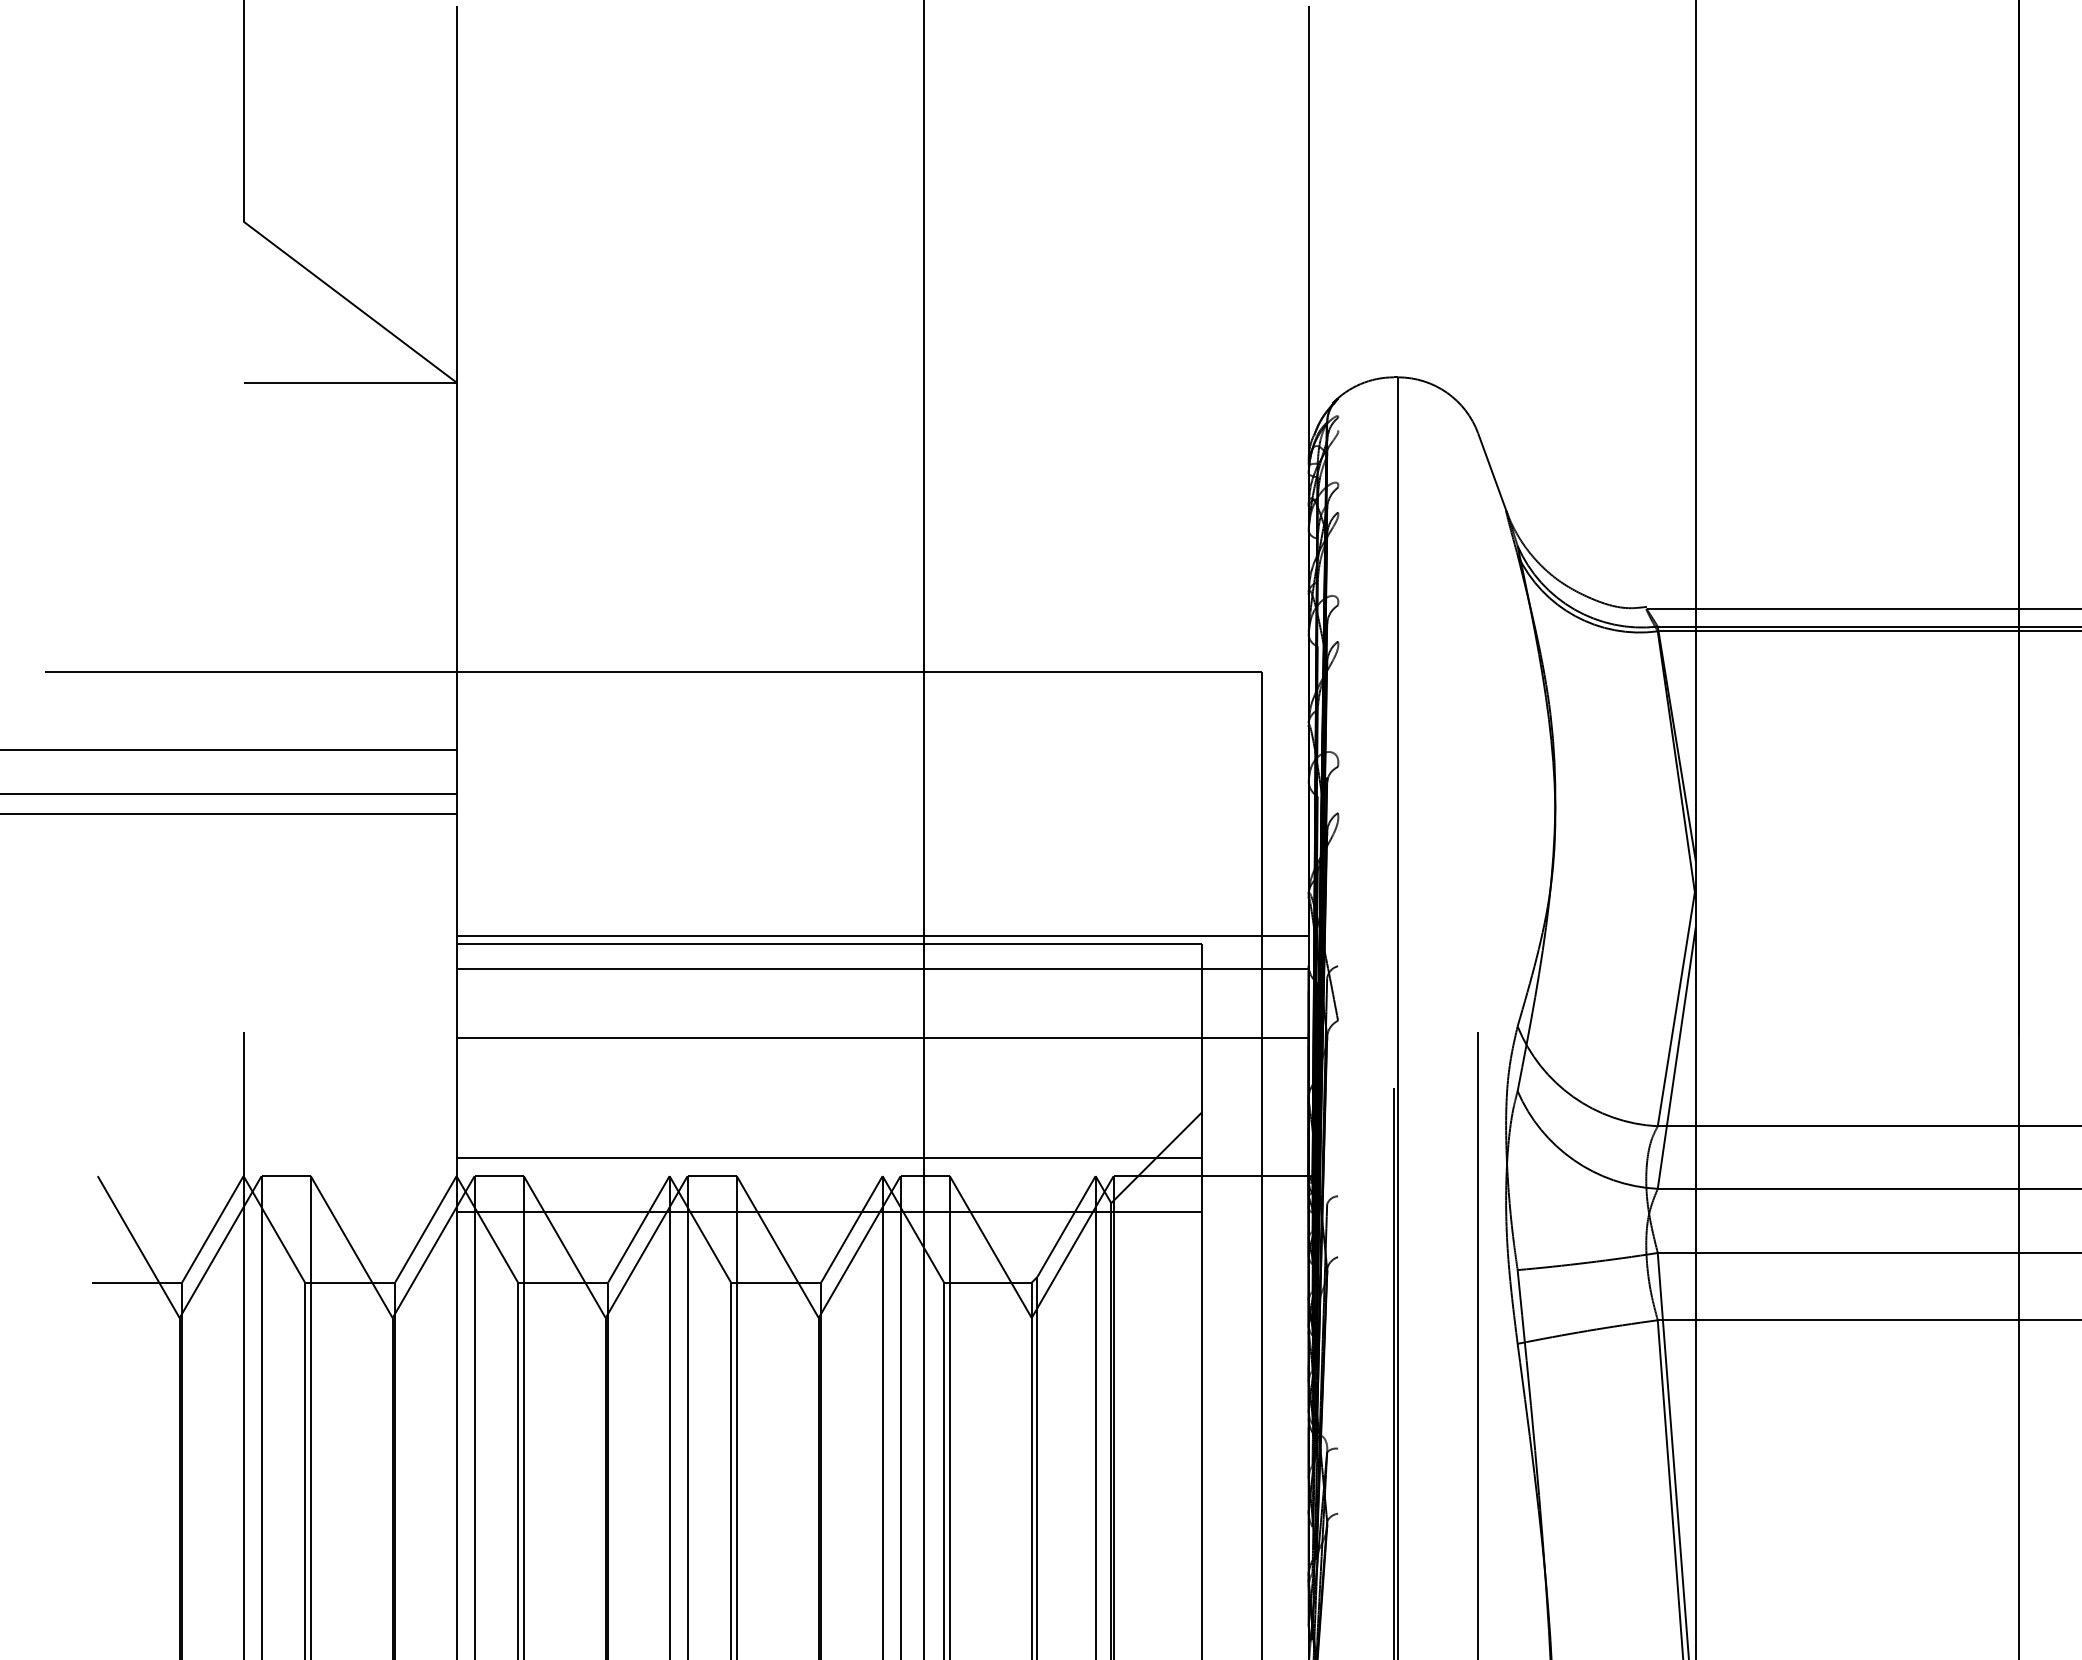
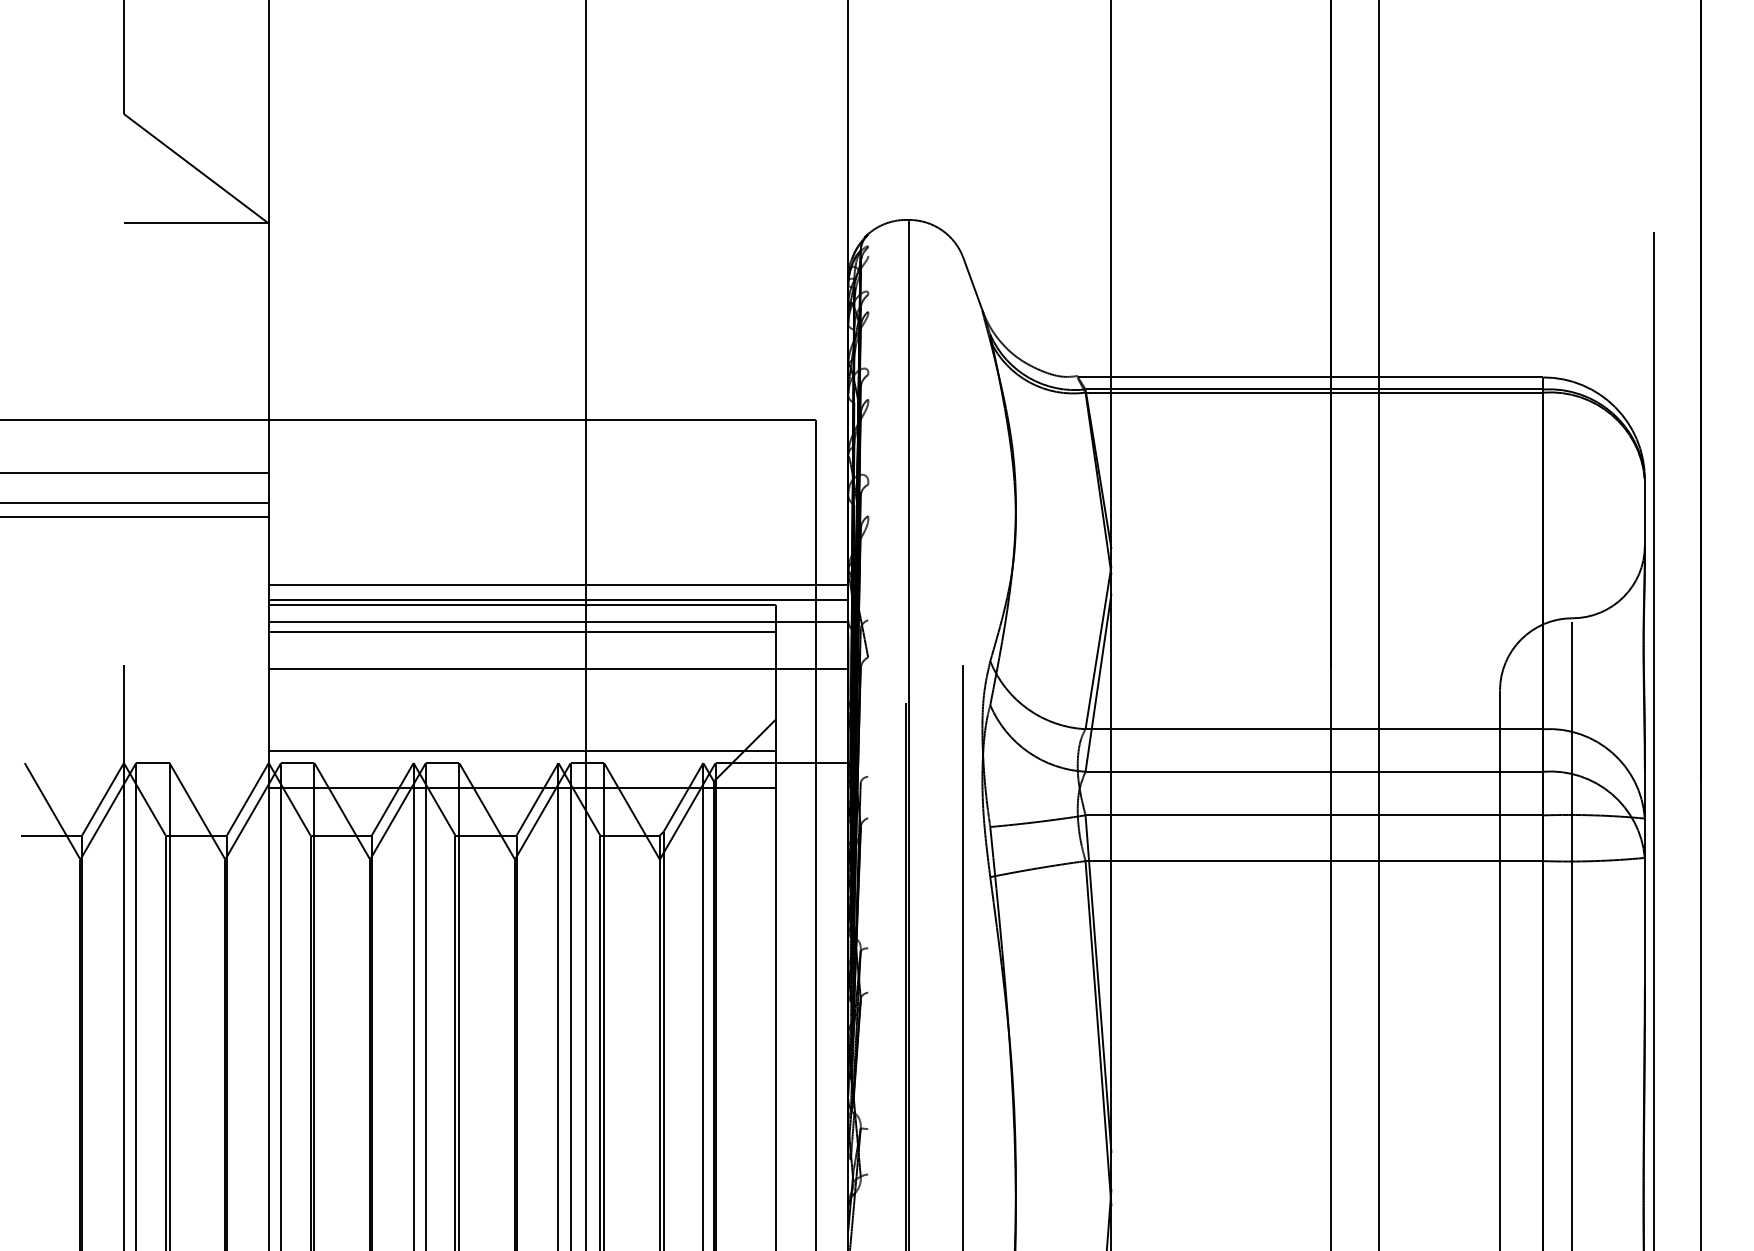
line: (882, 914) -> (558, 585), added
line: (828, 984) -> (521, 632), added

